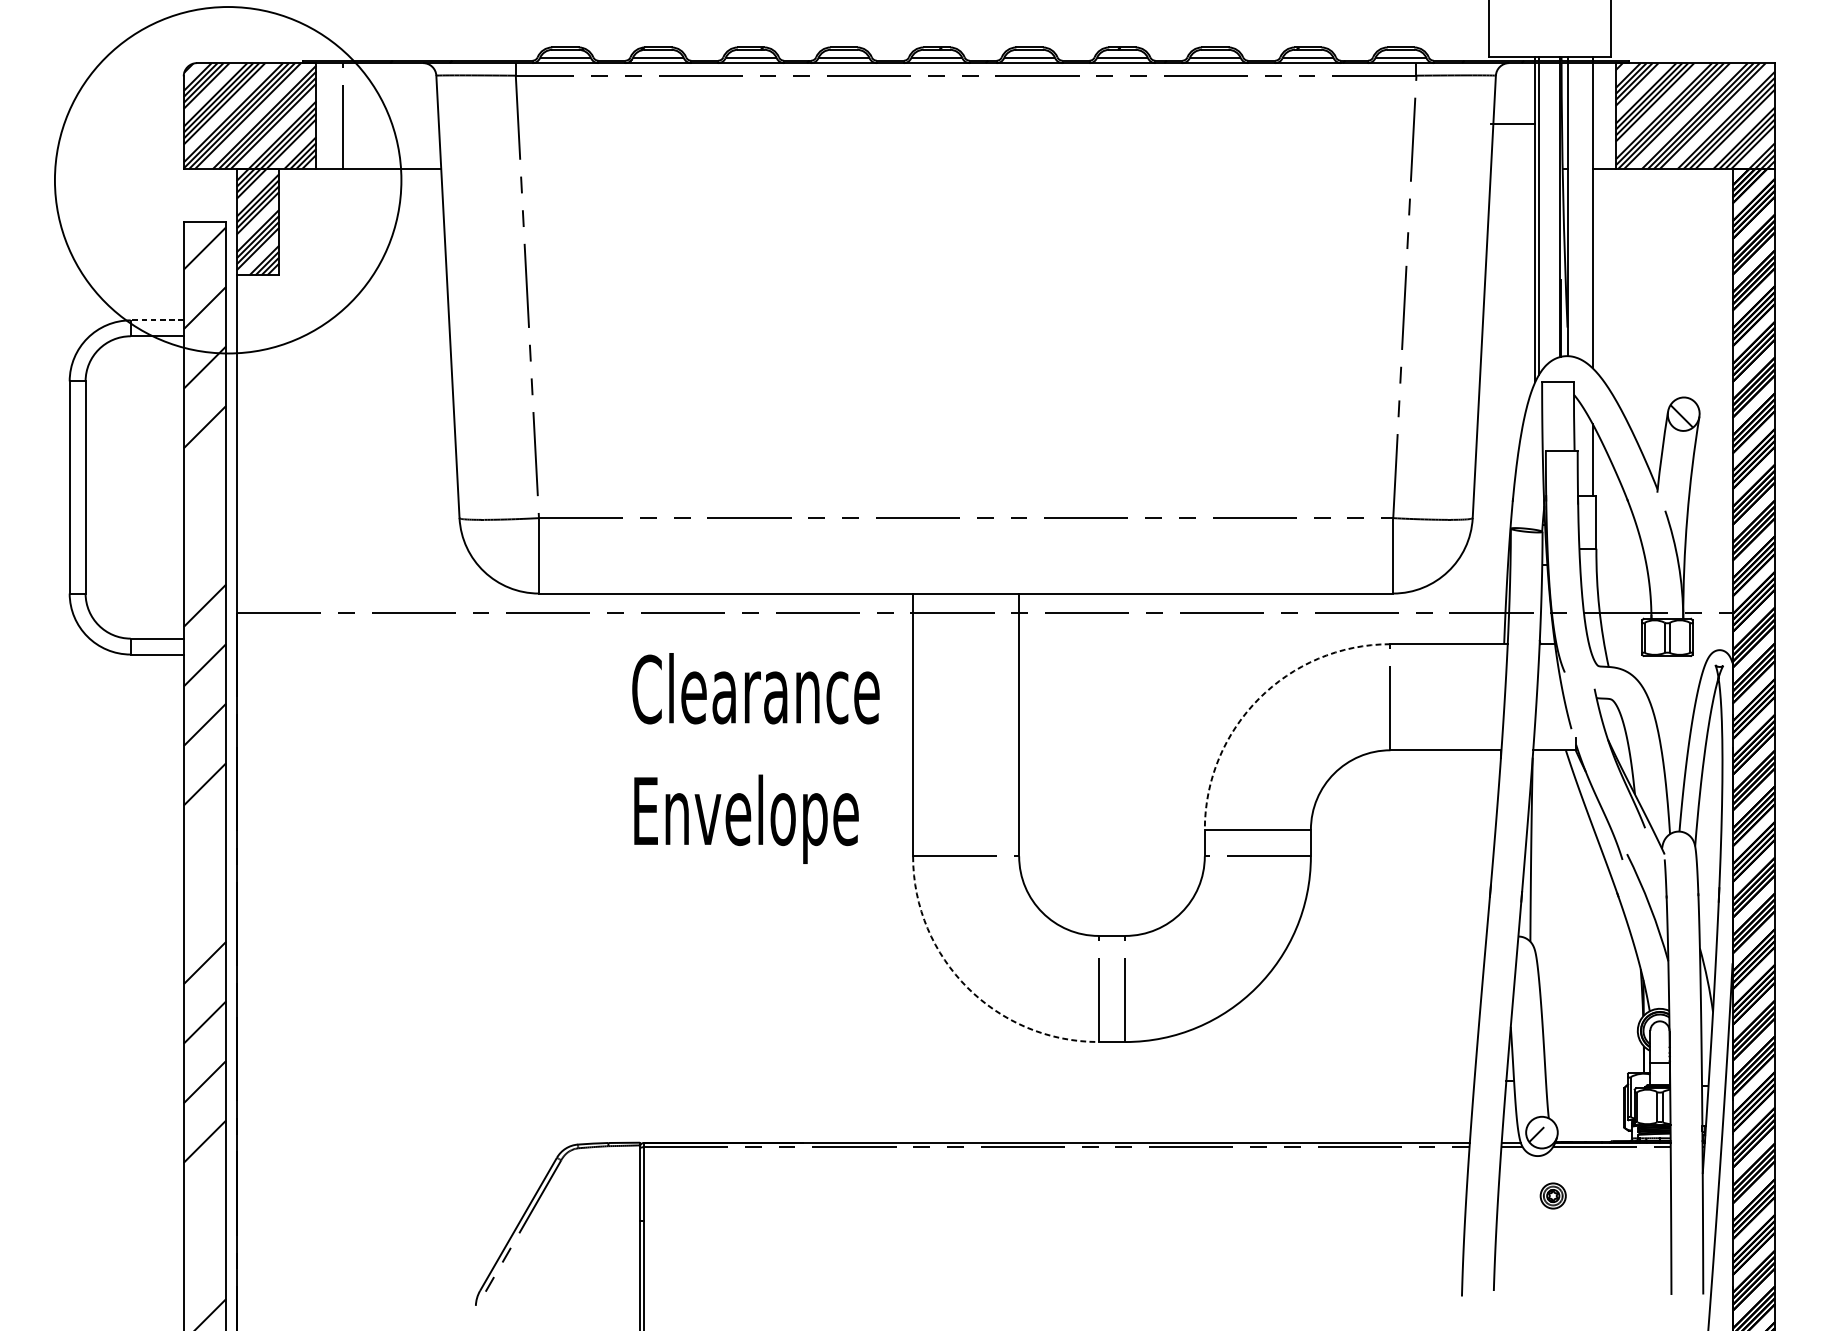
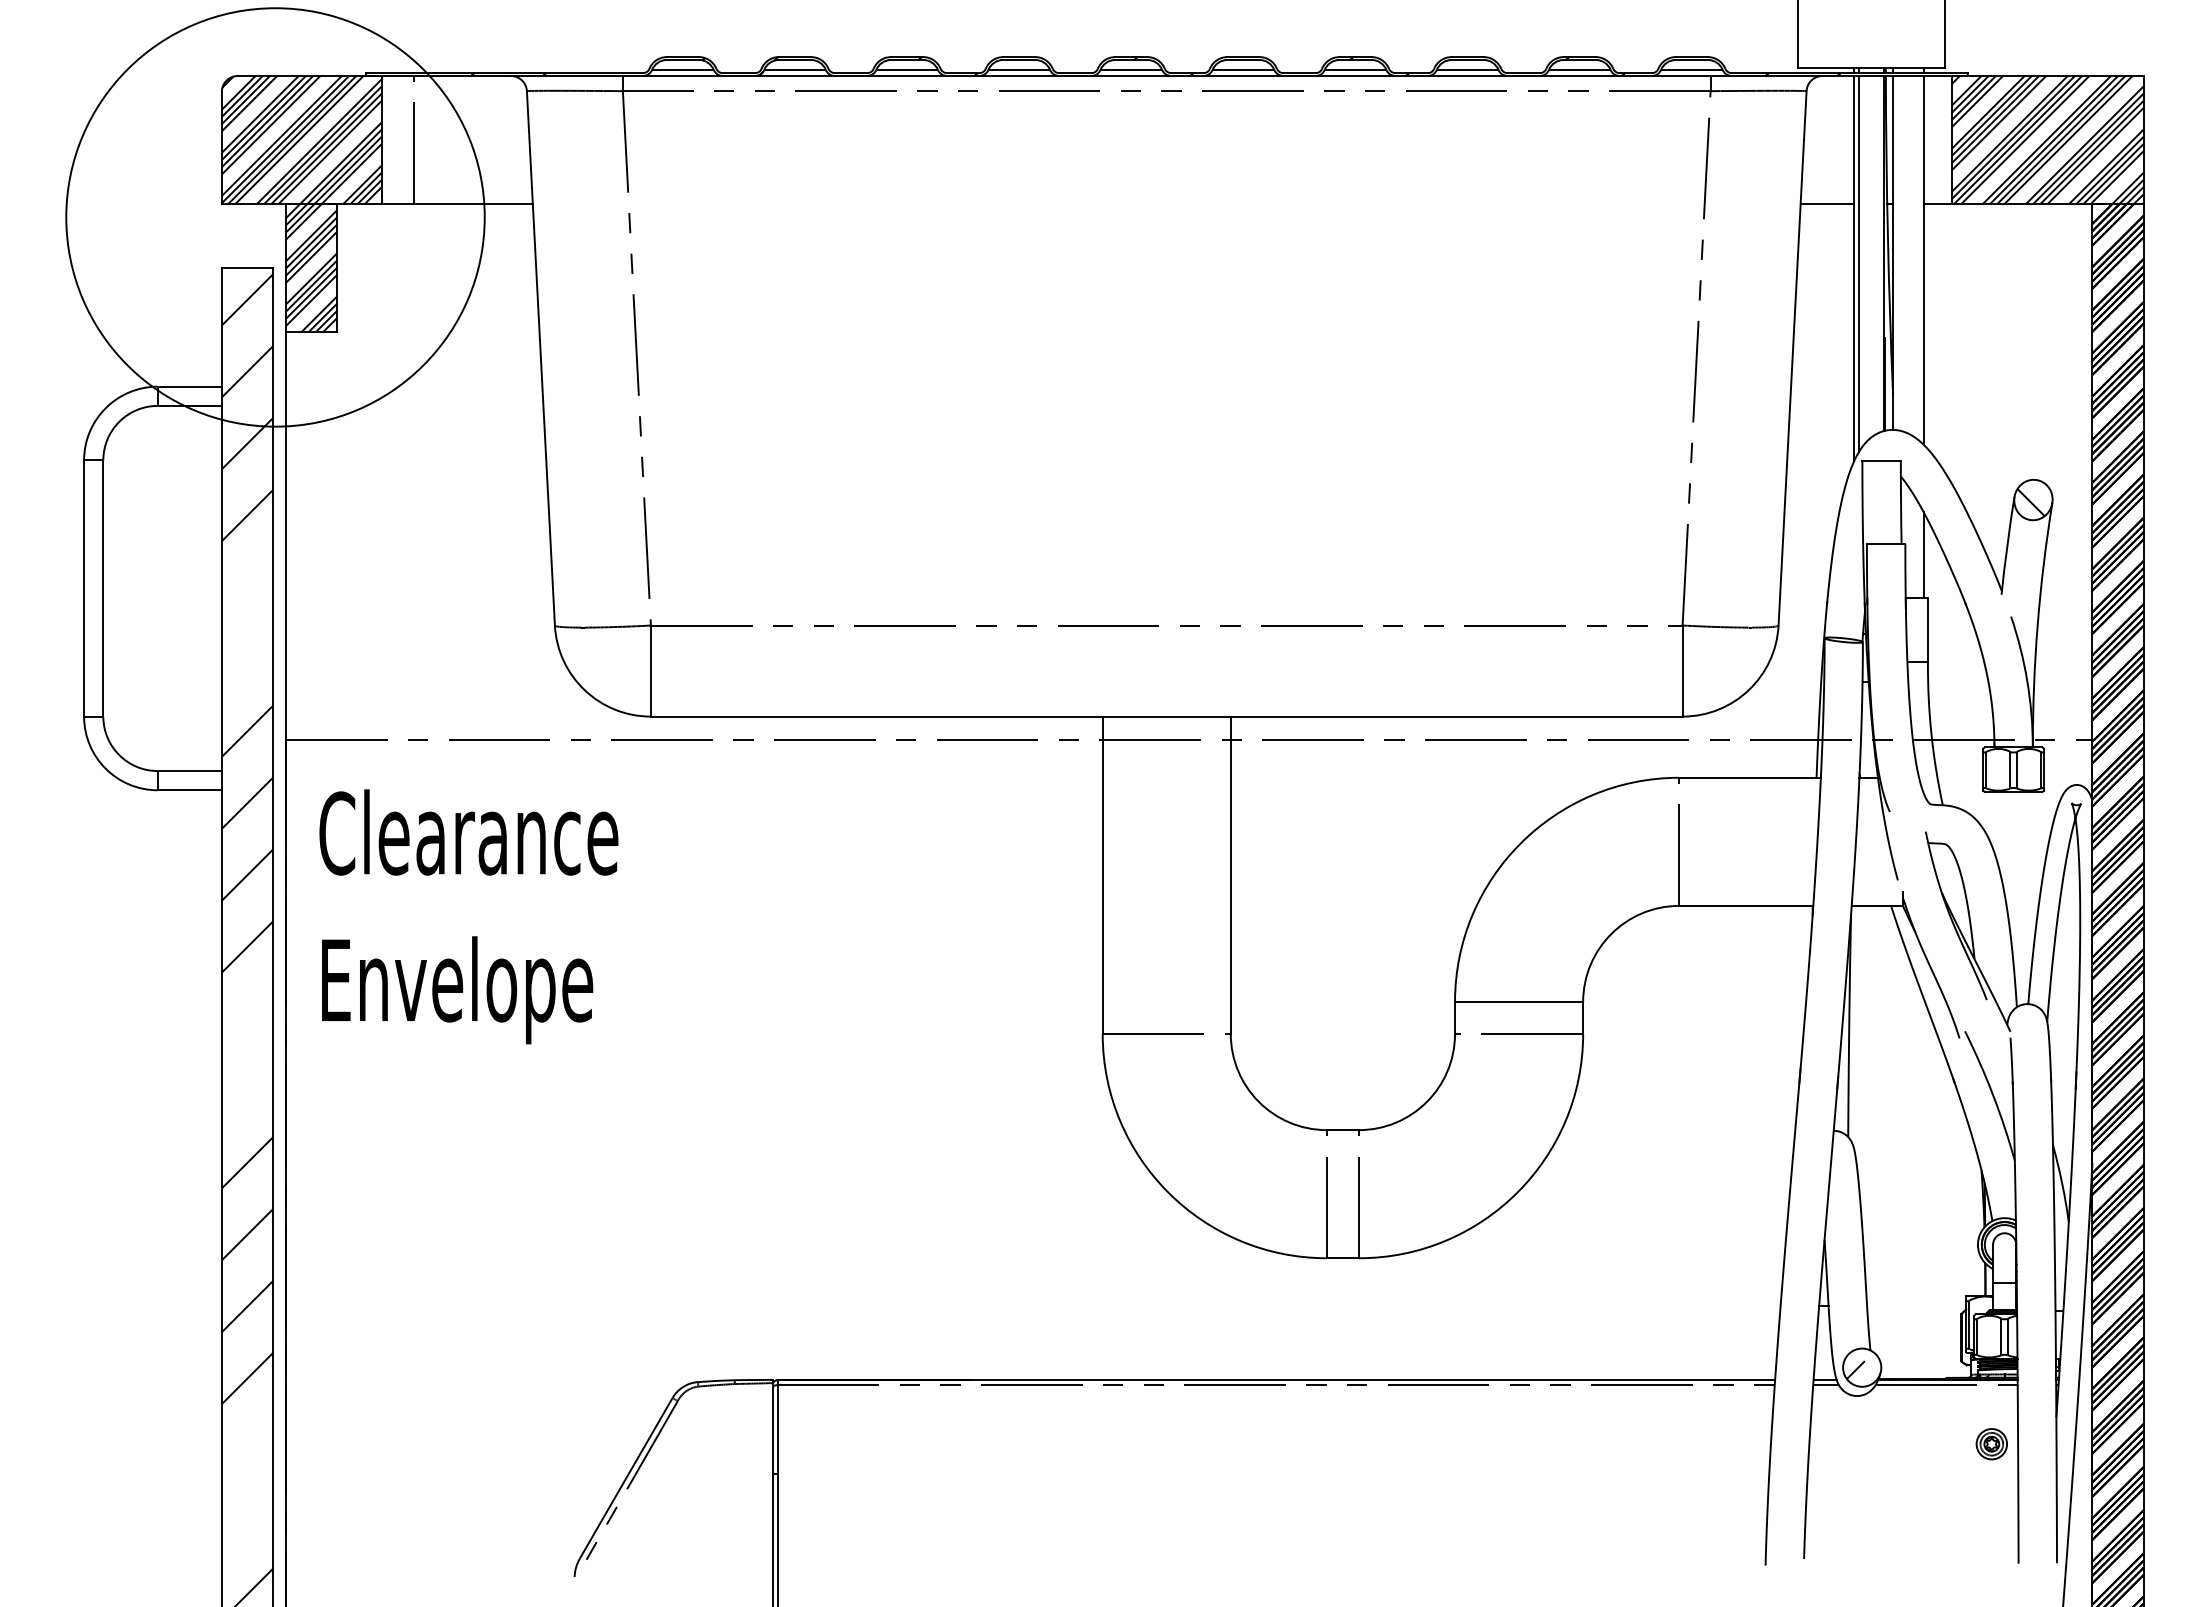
line: (1513, 124) -> (1827, 204), moved
line: (156, 320) -> (189, 386), dashed -> solid
arc: (1259, 698) -> (1520, 843), dashed -> solid
text: (755, 758) -> (468, 916), moved
arc: (967, 987) -> (1168, 1192), dashed -> solid
part: (1552, 1196) -> (1991, 1444), moved

